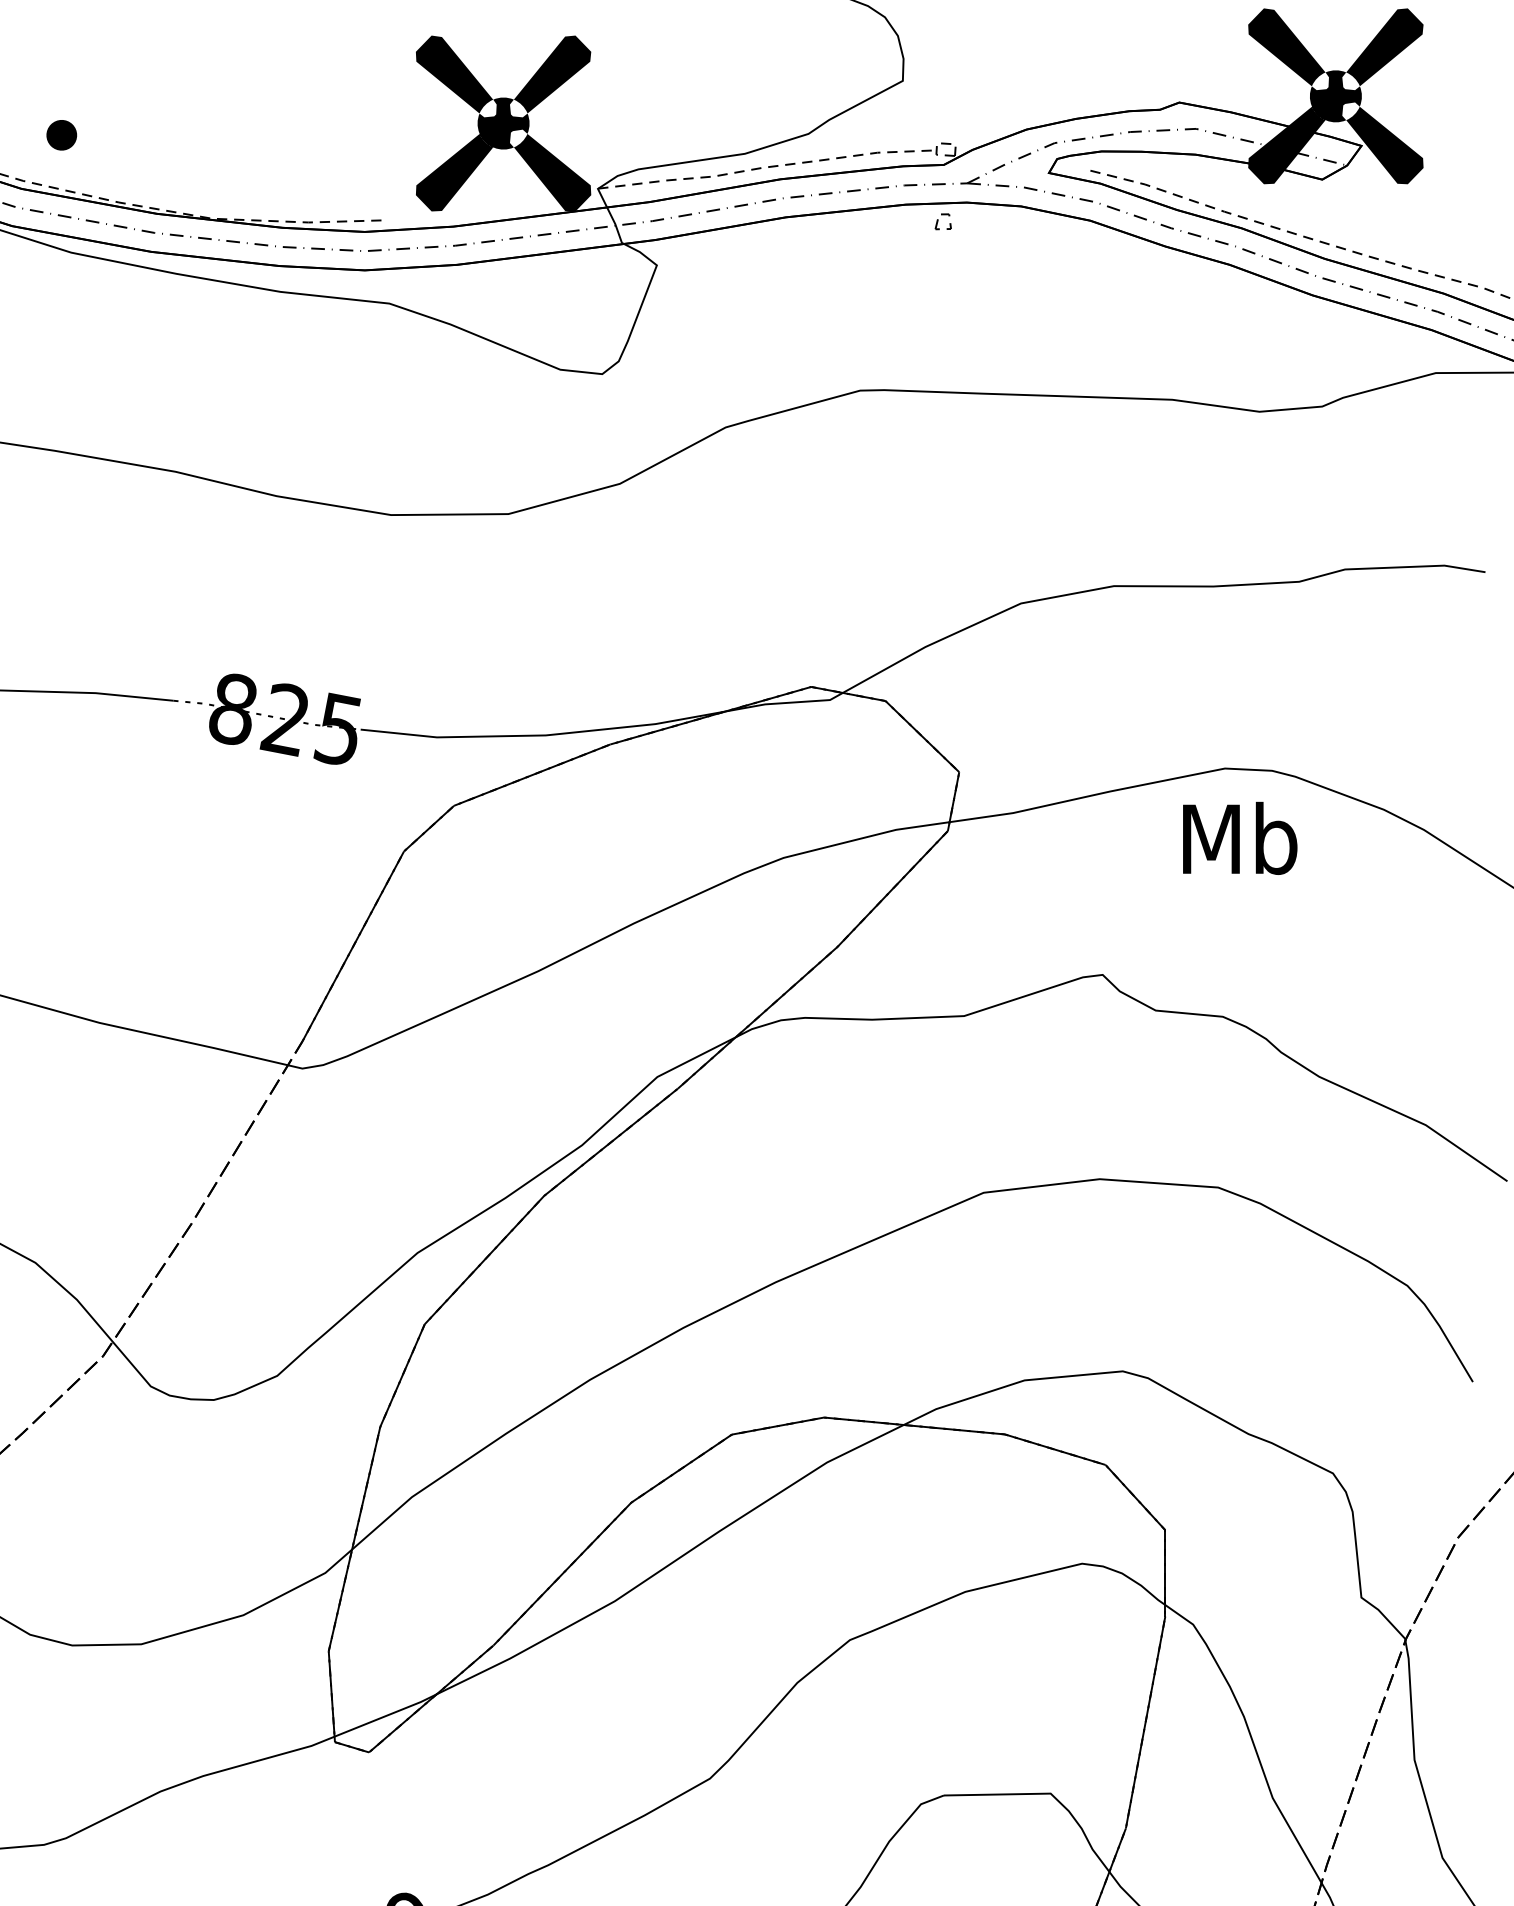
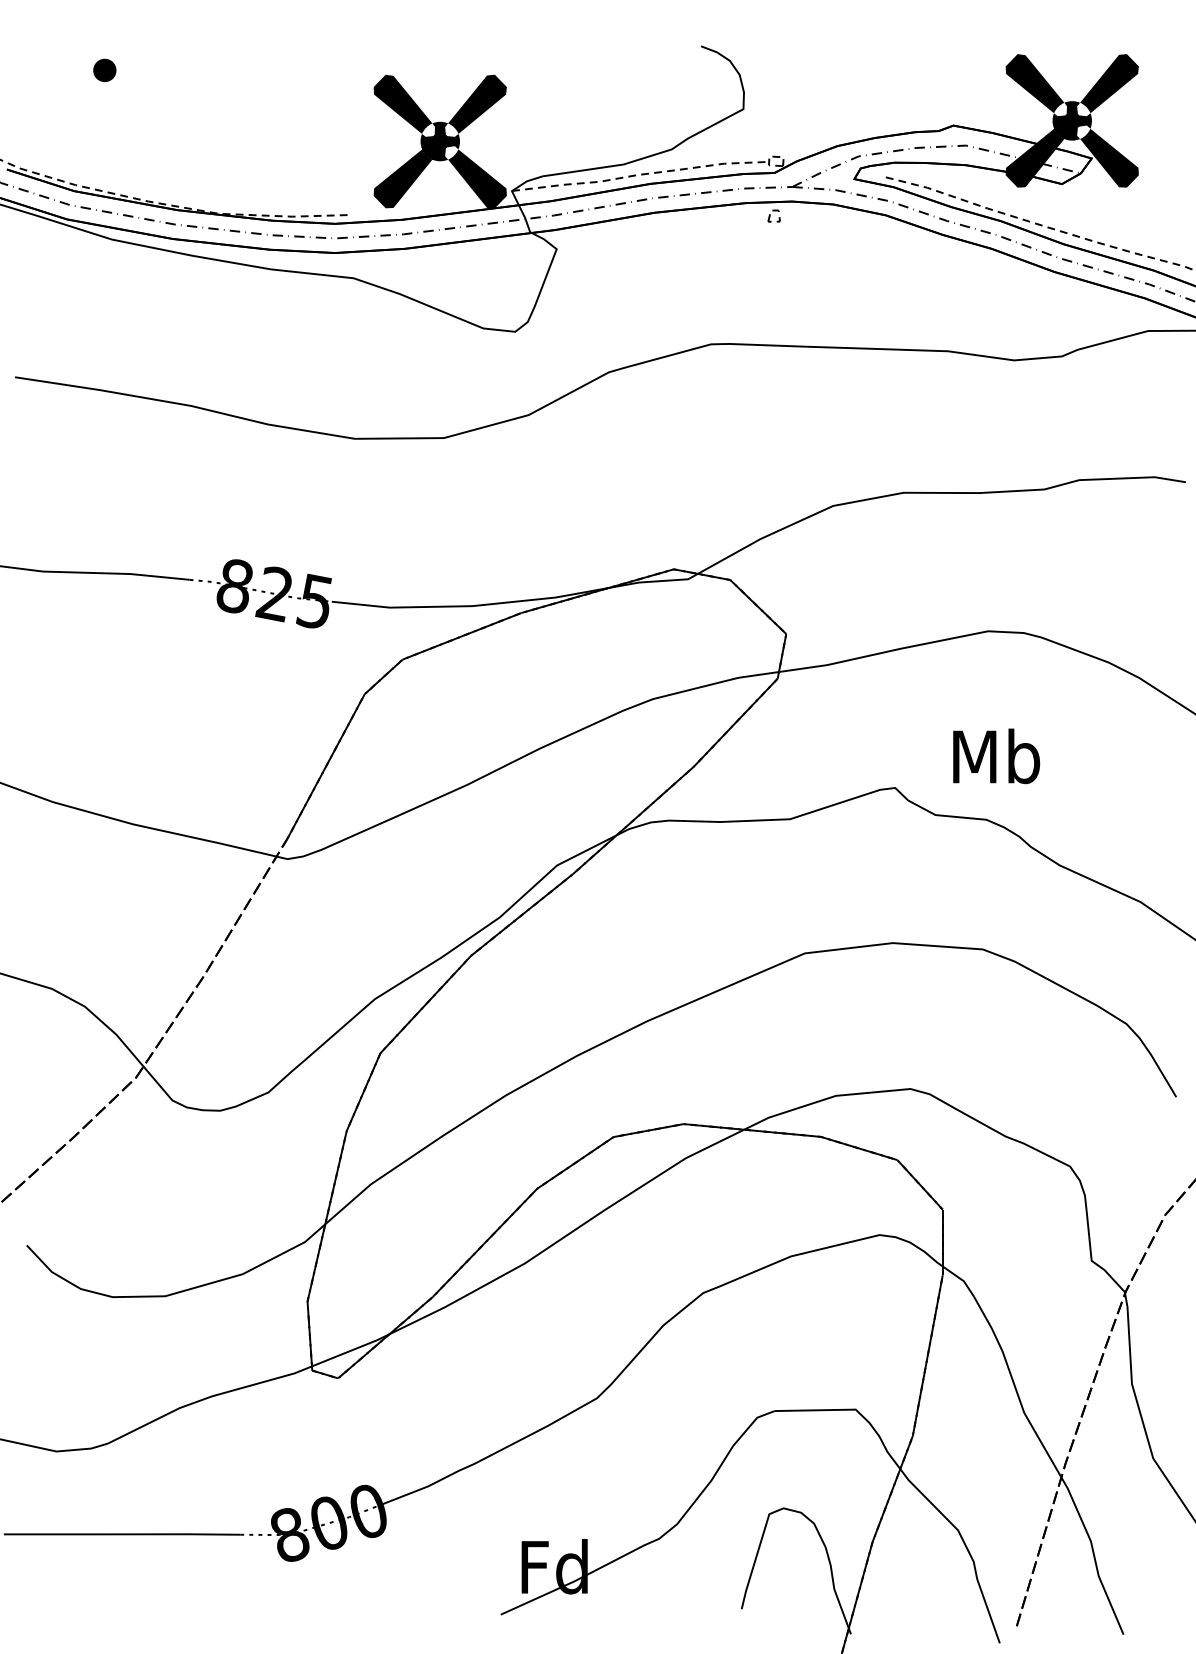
part: (61, 134) -> (104, 69), moved
text: (1240, 838) -> (996, 756), moved

